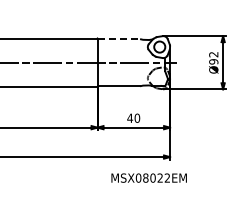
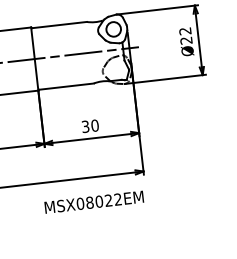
line: (119, 39) -> (60, 25), dashed -> solid
text: (213, 61) -> (186, 40), Ø92 -> Ø22
text: (130, 117) -> (85, 125), 40 -> 30
text: (148, 177) -> (93, 201), moved

